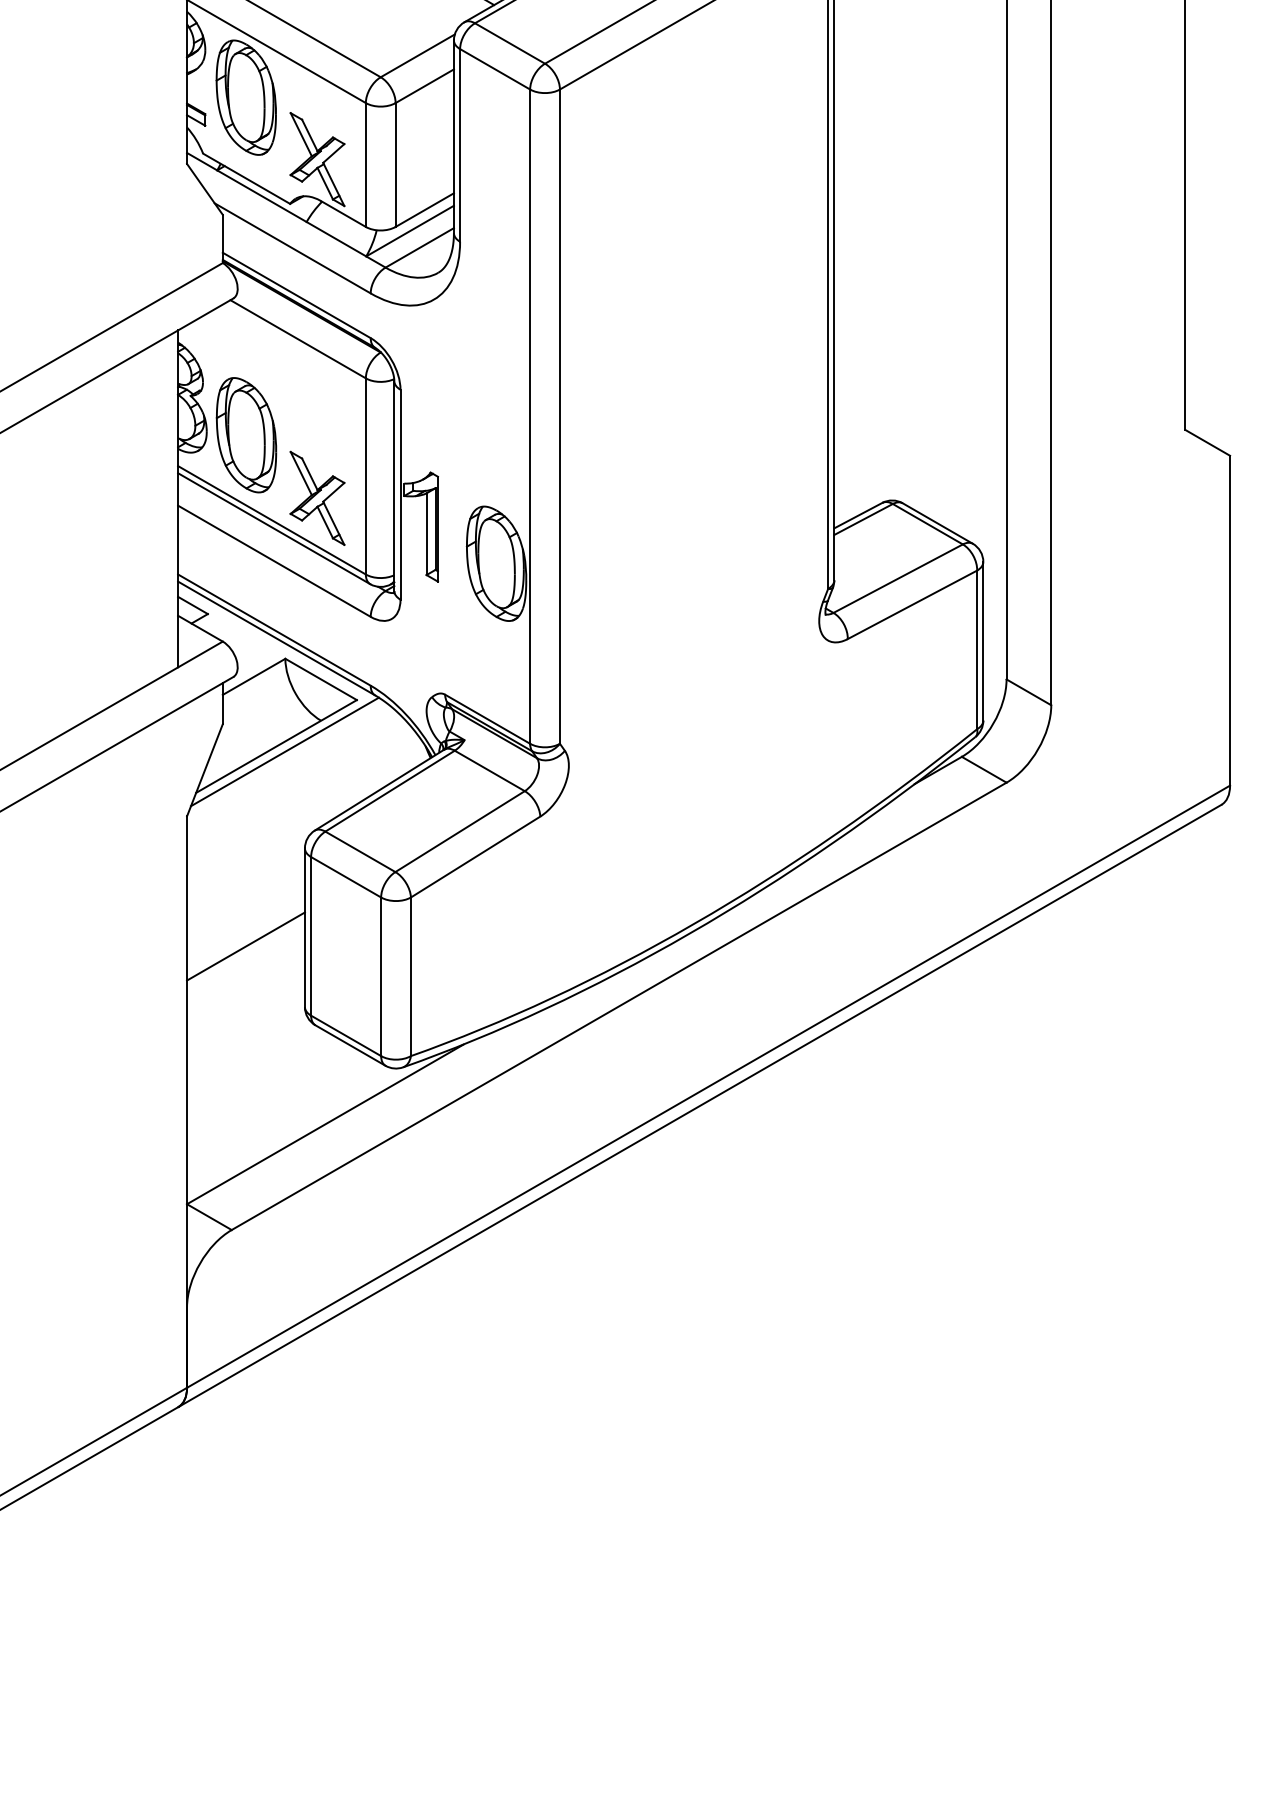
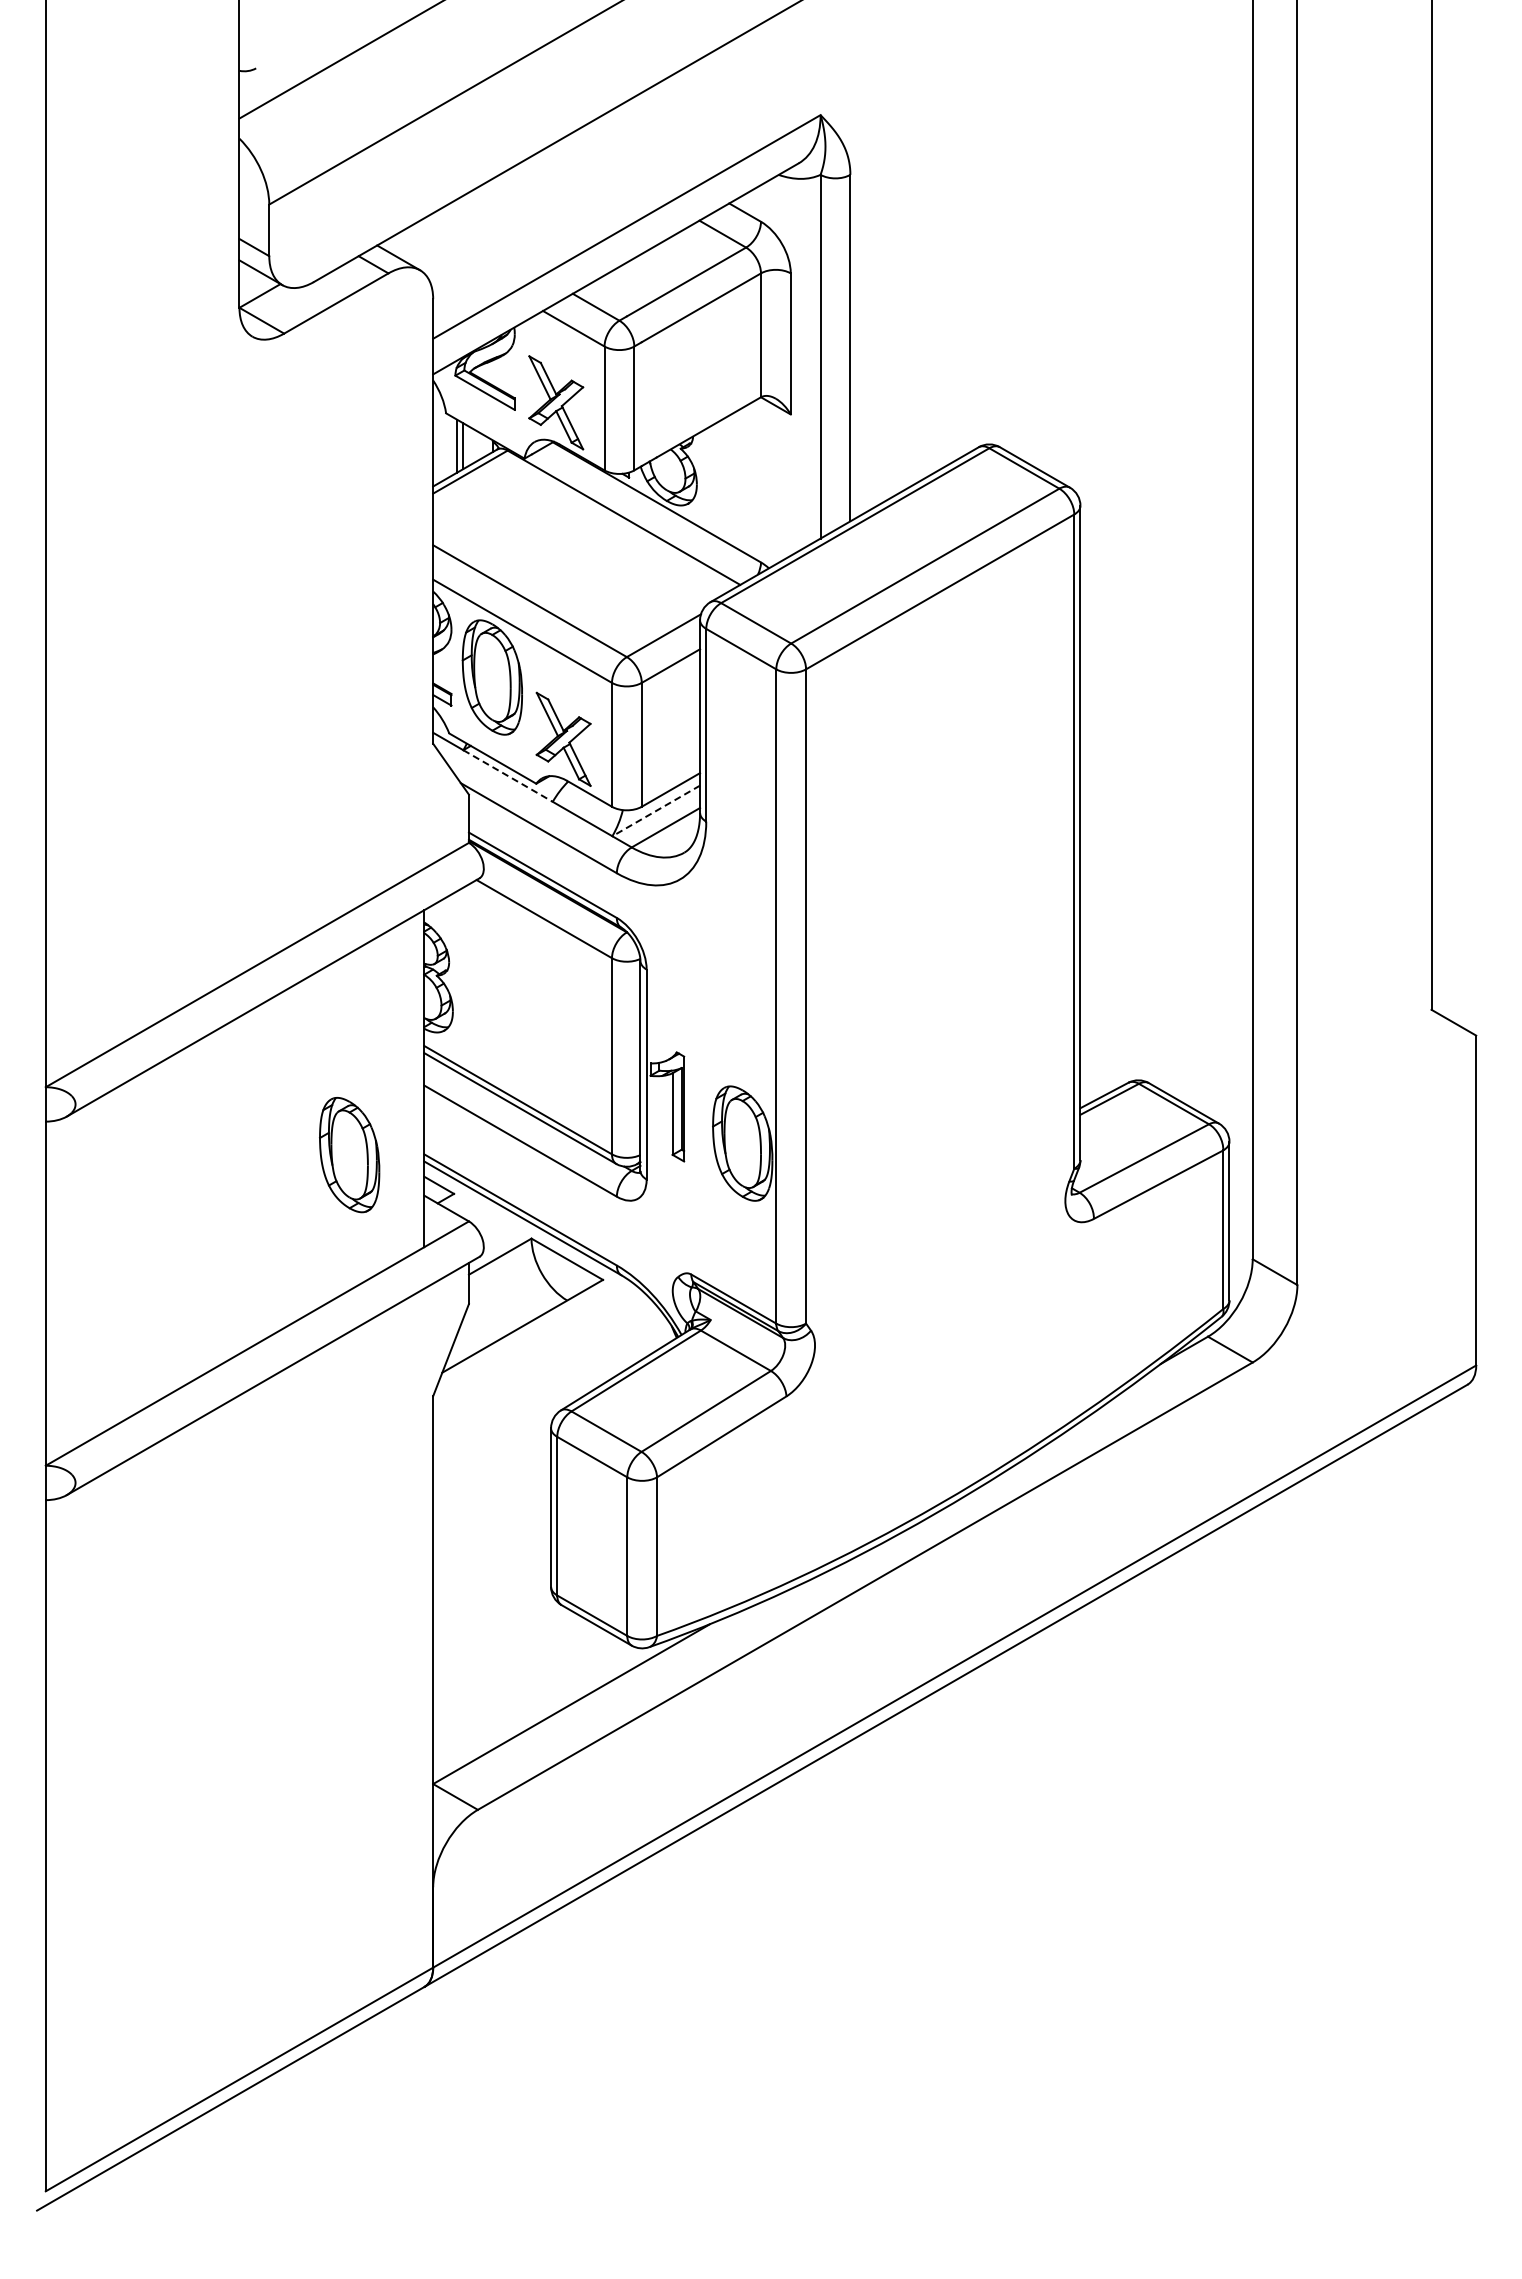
line: (262, 196) -> (508, 776), solid -> dashed
line: (410, 230) -> (656, 810), solid -> dashed
part: (246, 435) -> (349, 1155), moved
part: (317, 497) -> (563, 1077), removed
line: (285, 751) -> (531, 1331), removed
line: (246, 946) -> (492, 1526), removed

